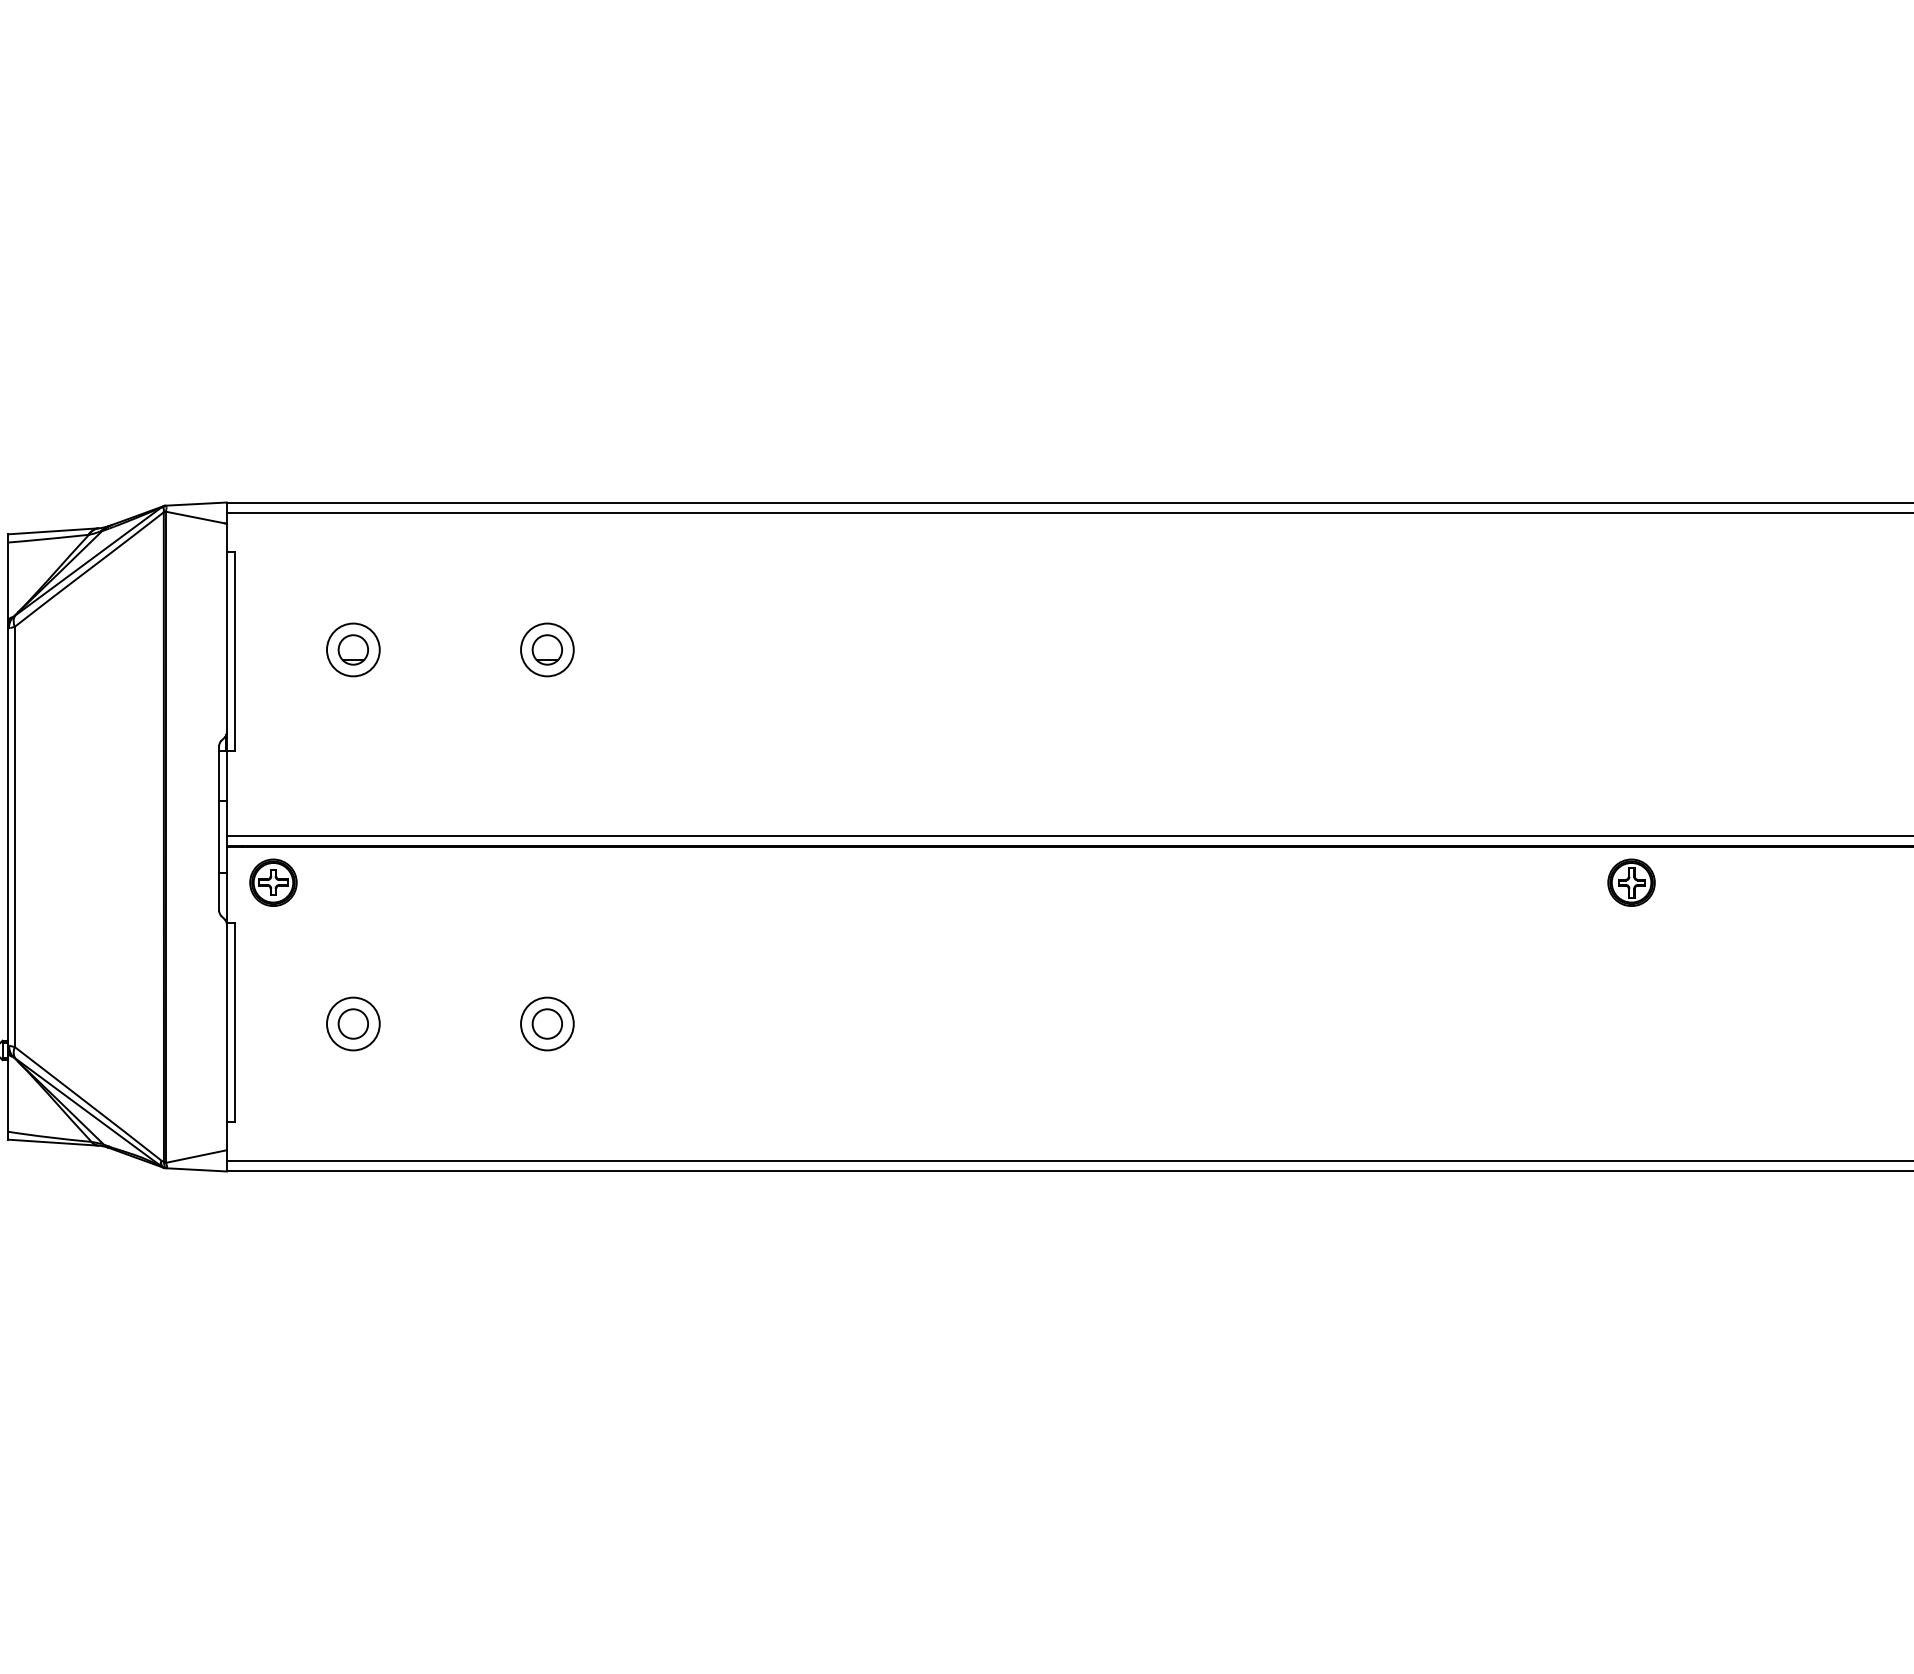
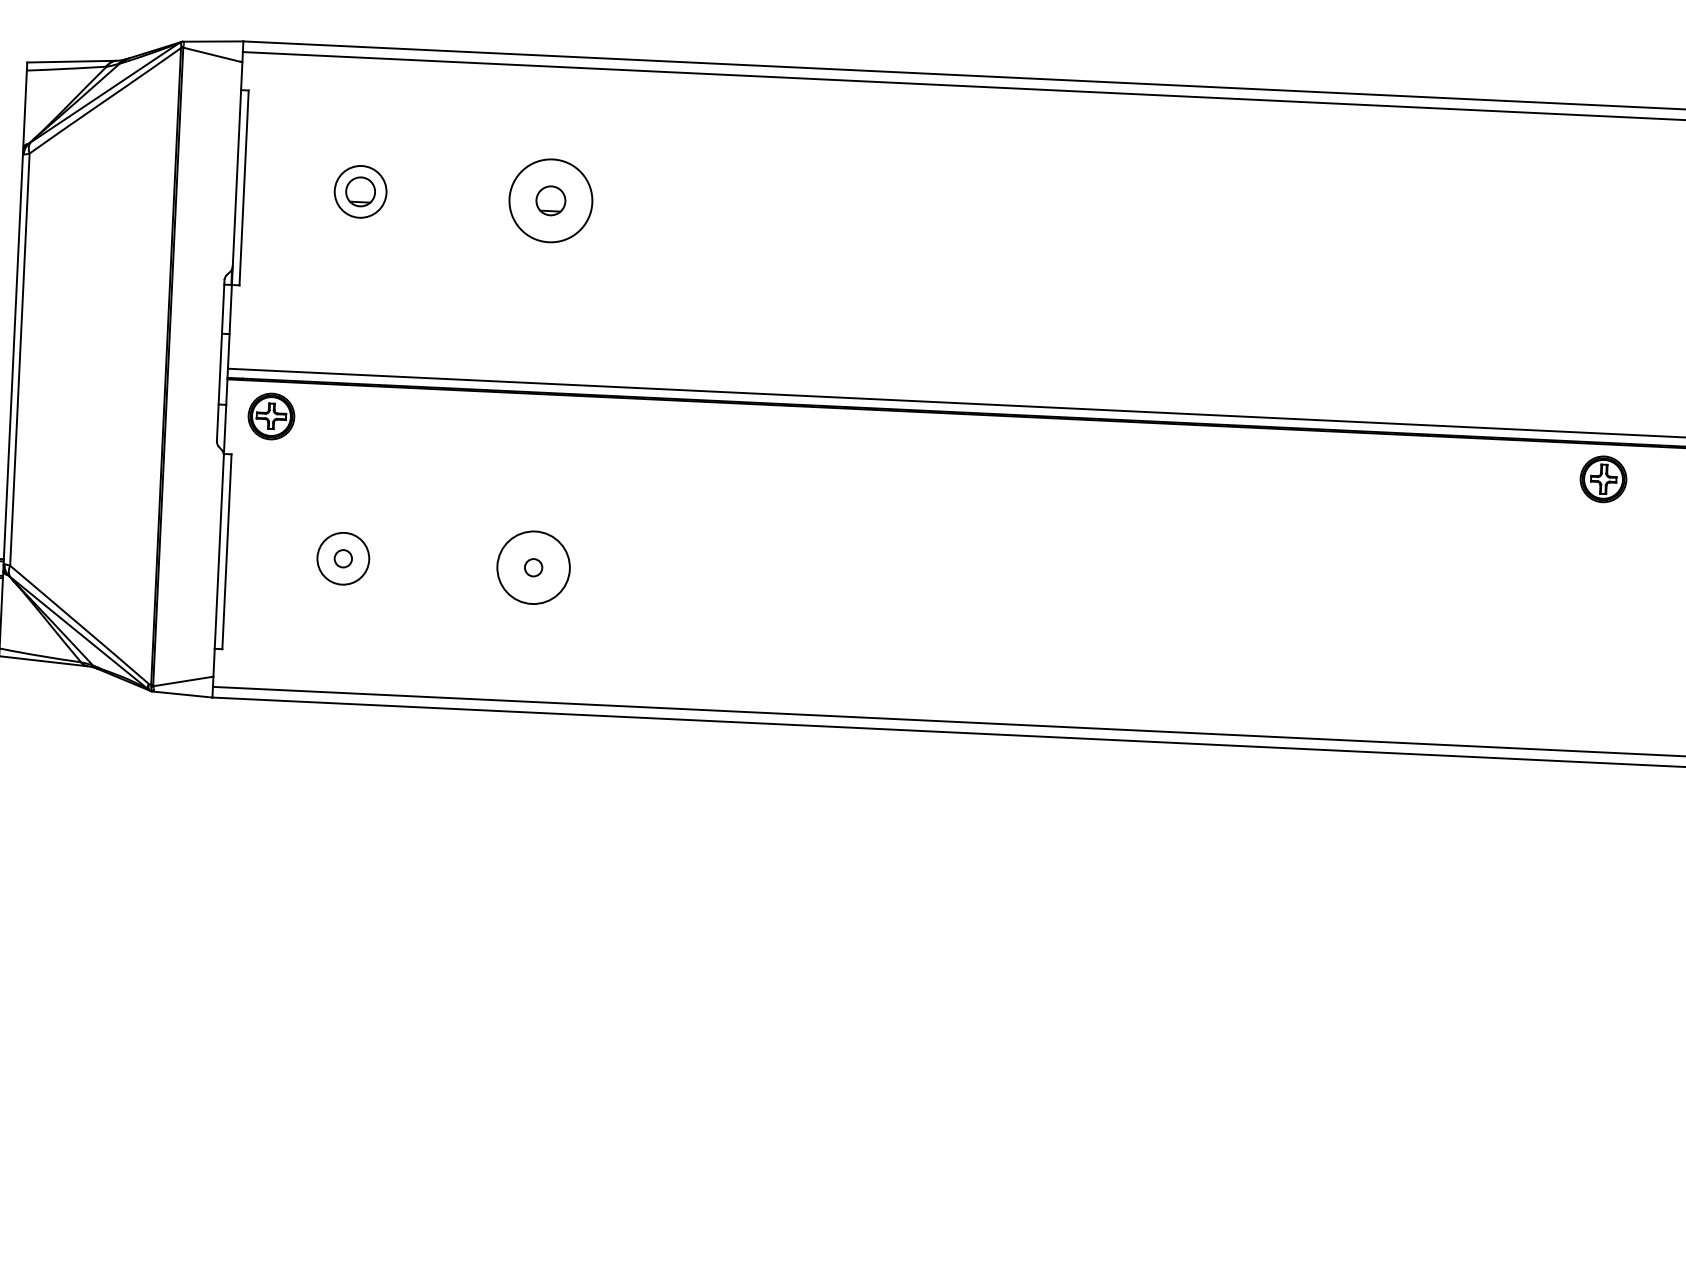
circle: (547, 649) -> (551, 200), size x1.6
circle: (353, 1023) -> (343, 558), size x0.6
circle: (547, 1023) -> (533, 567), size x0.6
circle: (547, 1023) -> (533, 567), size x1.4

